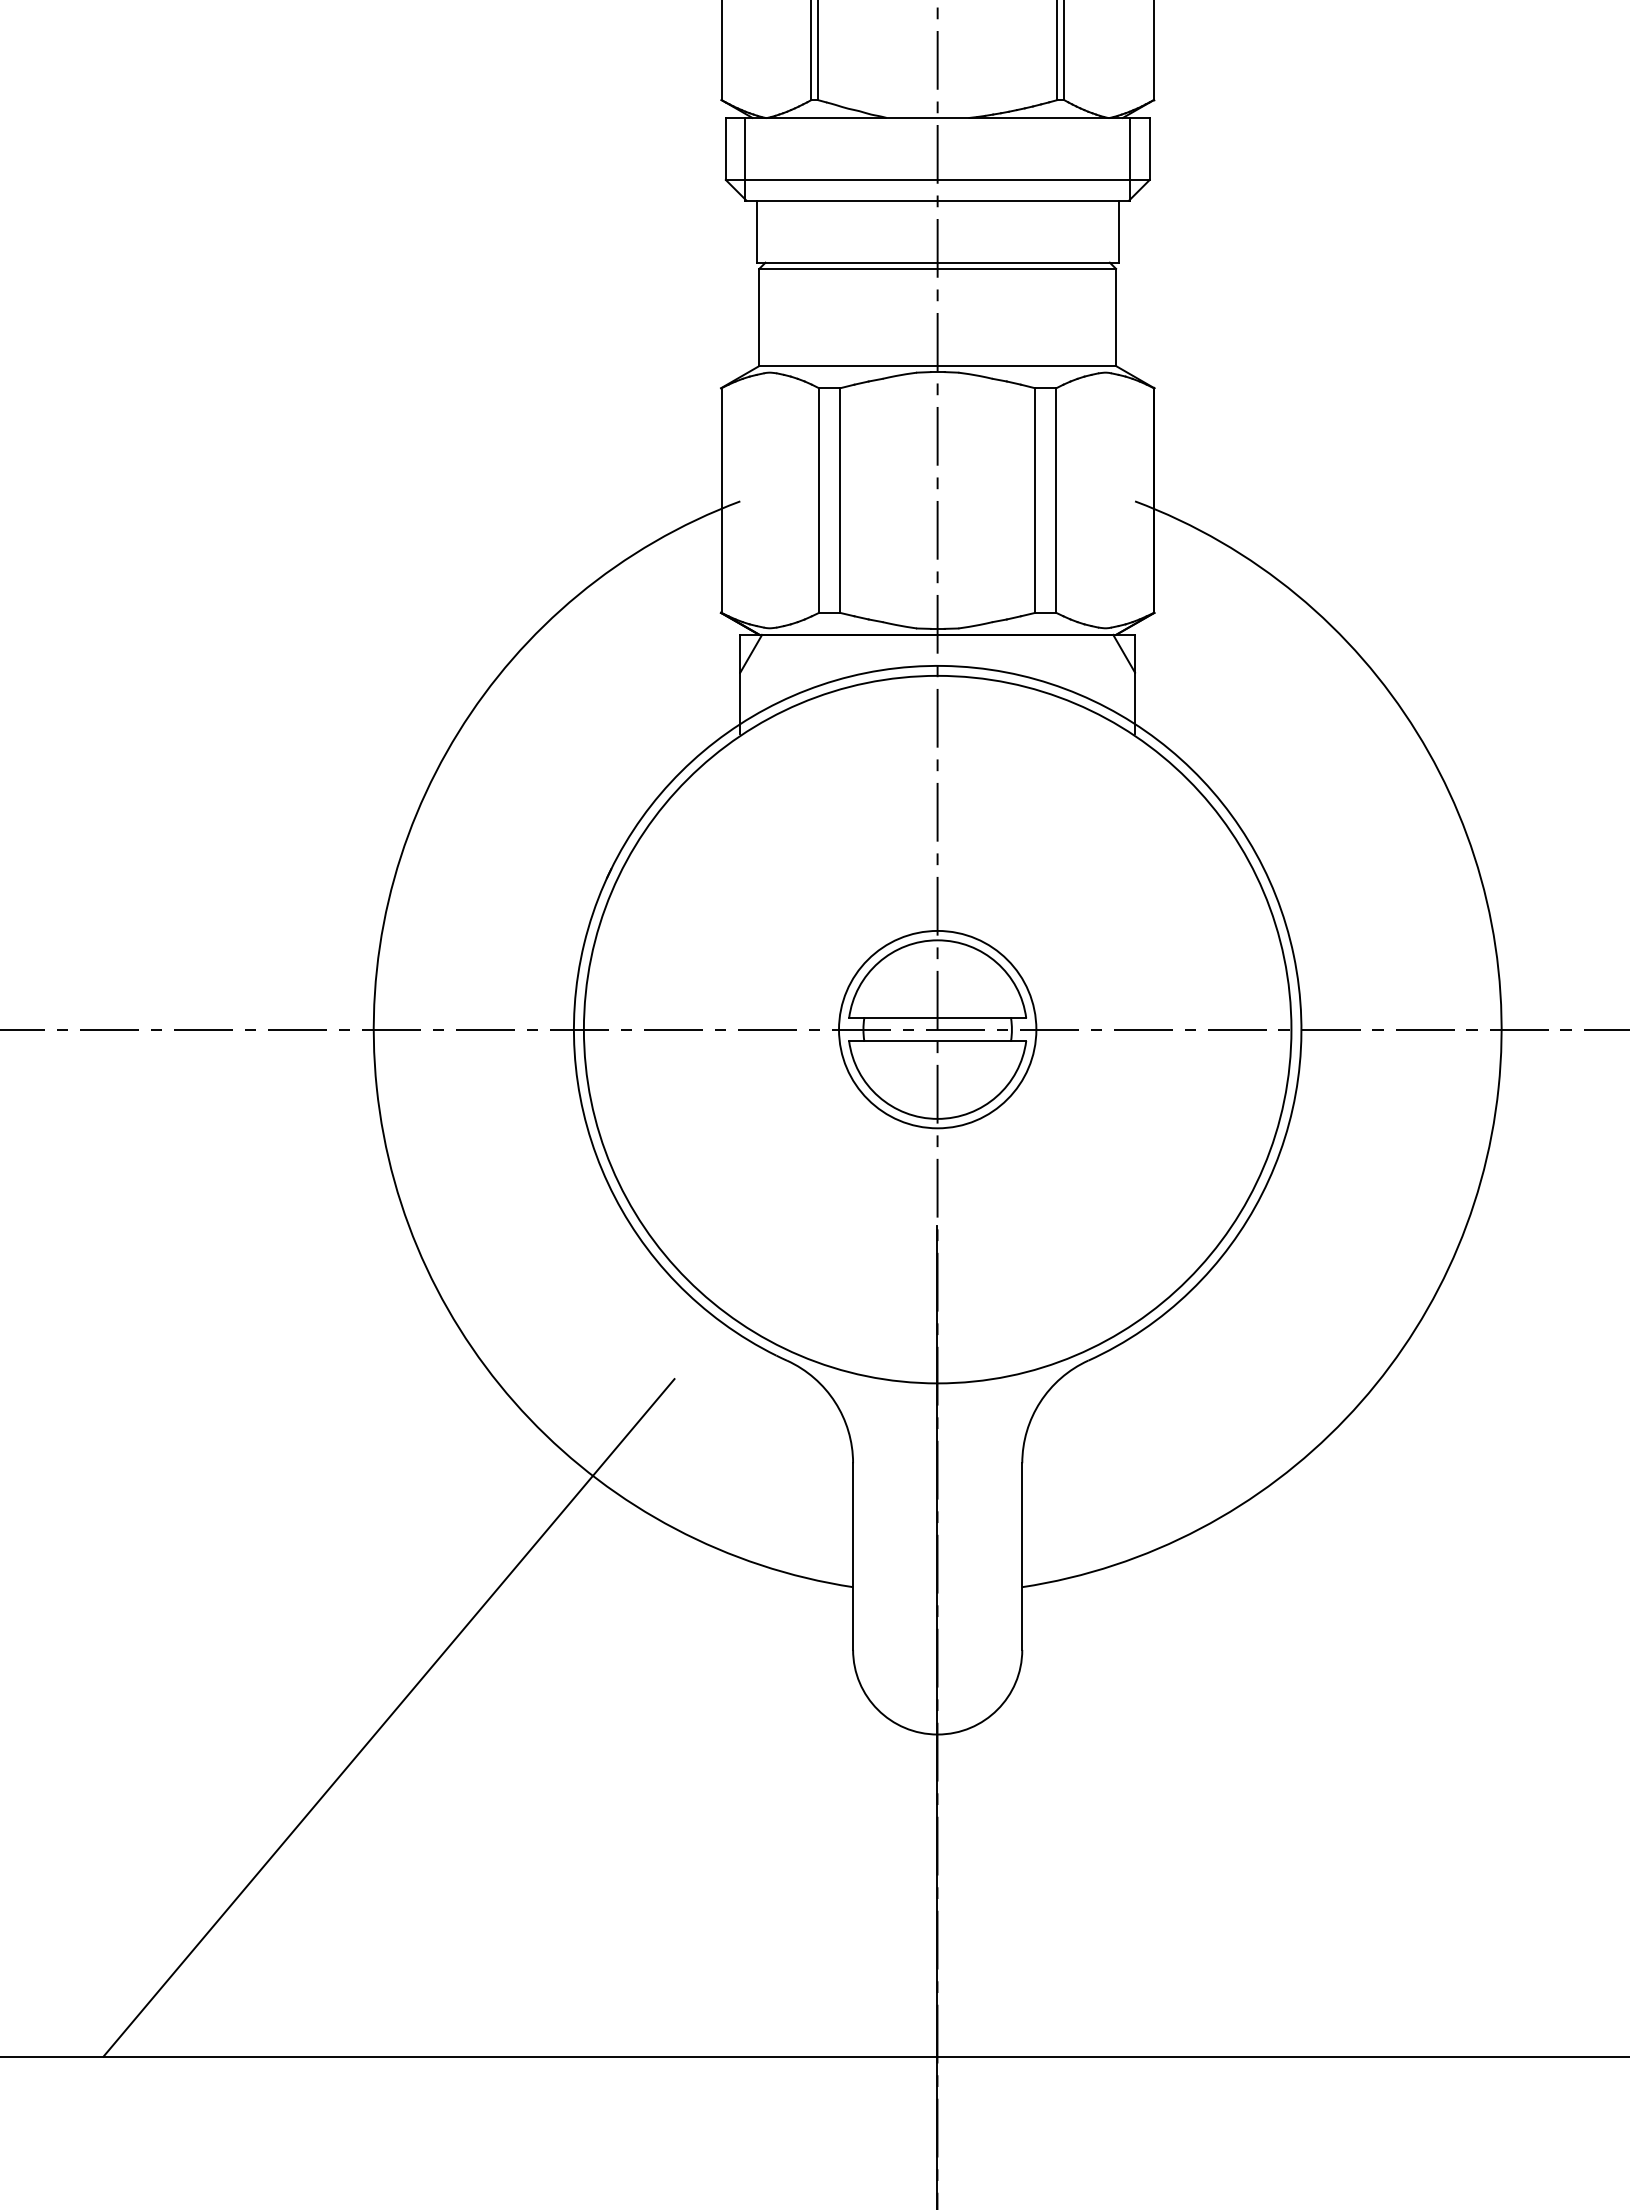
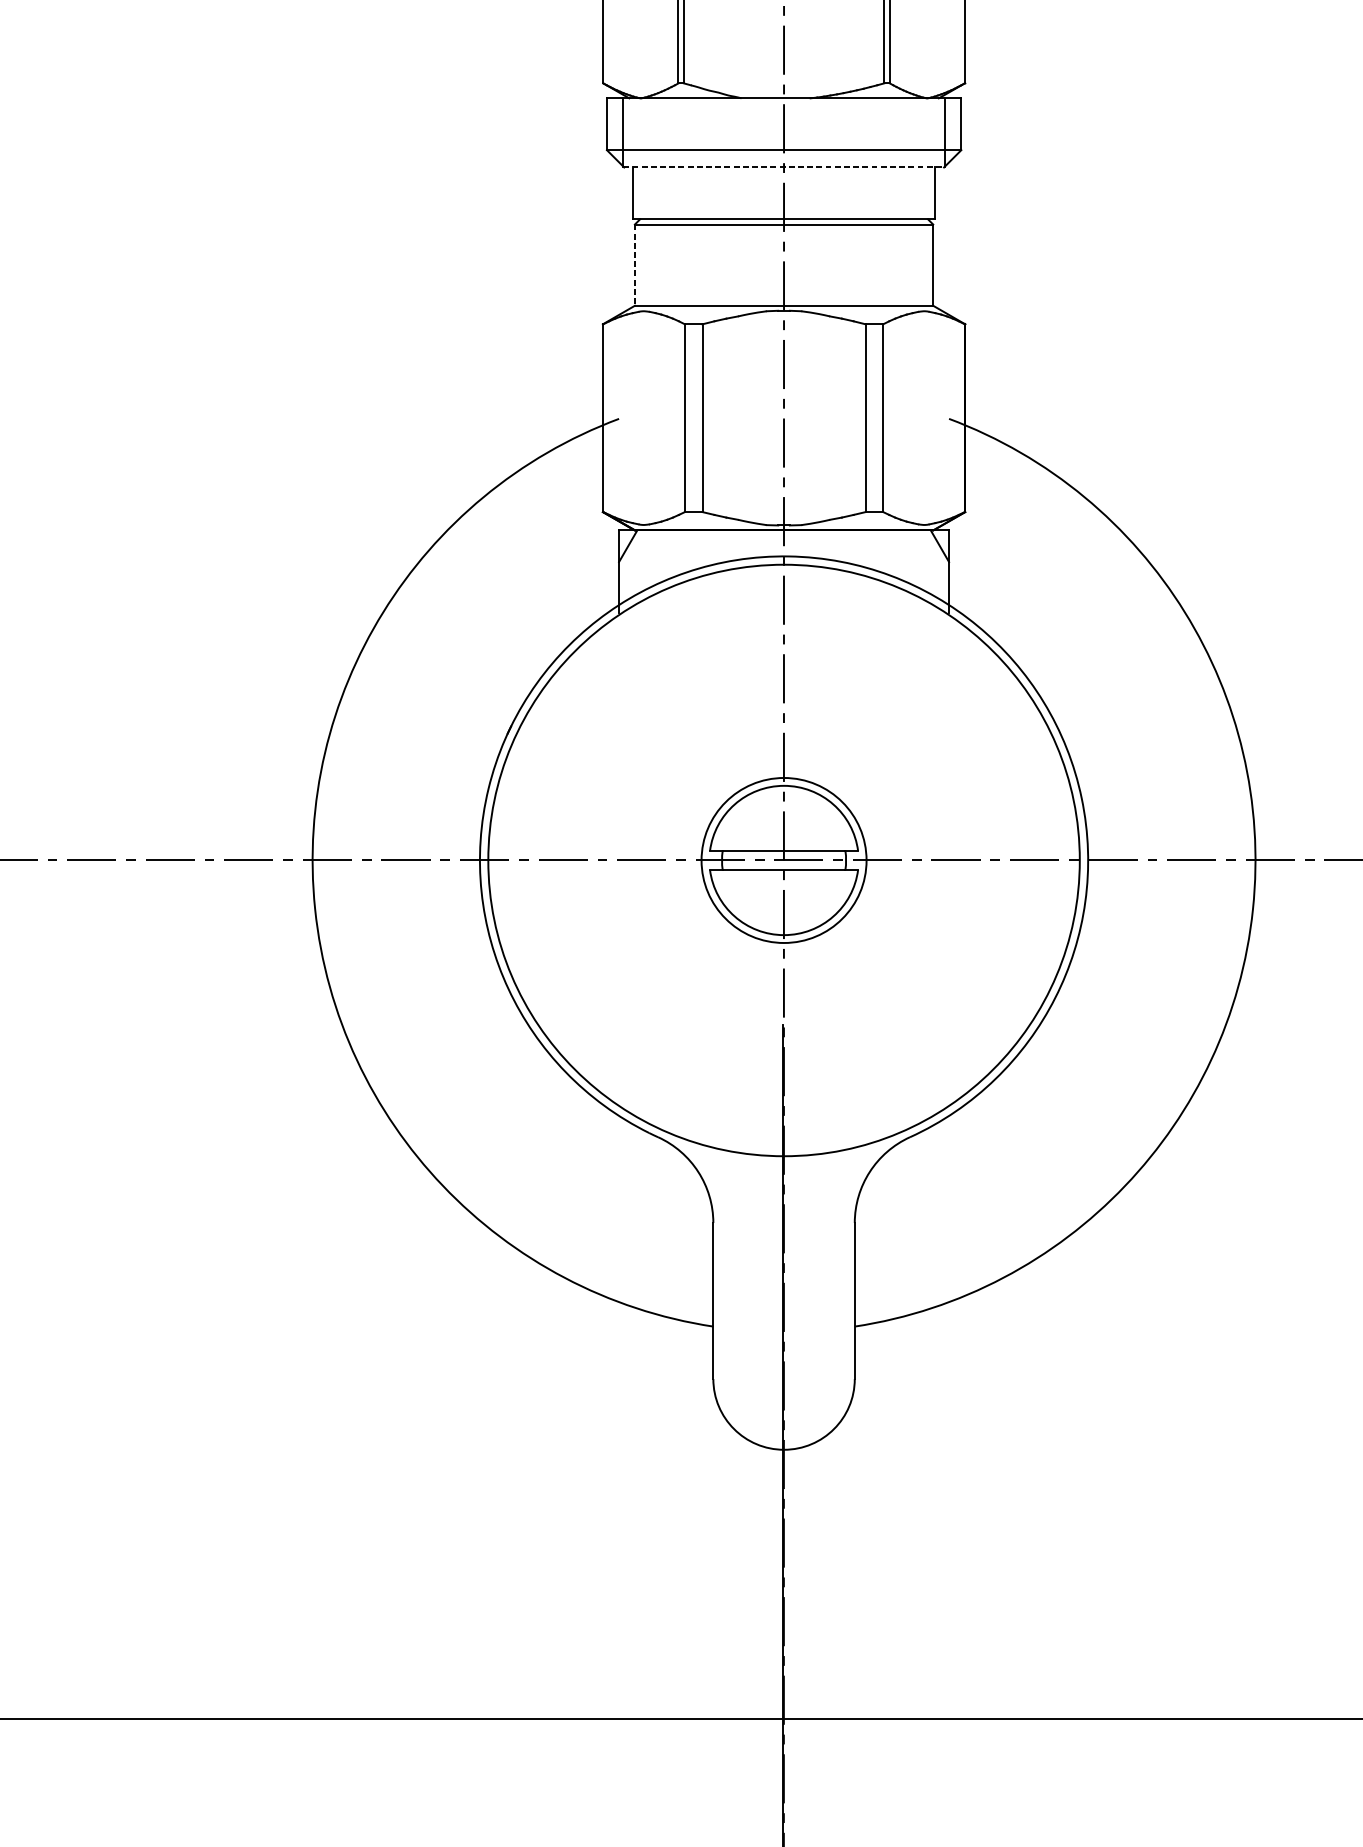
line: (938, 200) -> (784, 167), solid -> dashed
line: (759, 317) -> (635, 265), solid -> dashed
line: (388, 1717) -> (324, 1435), removed

